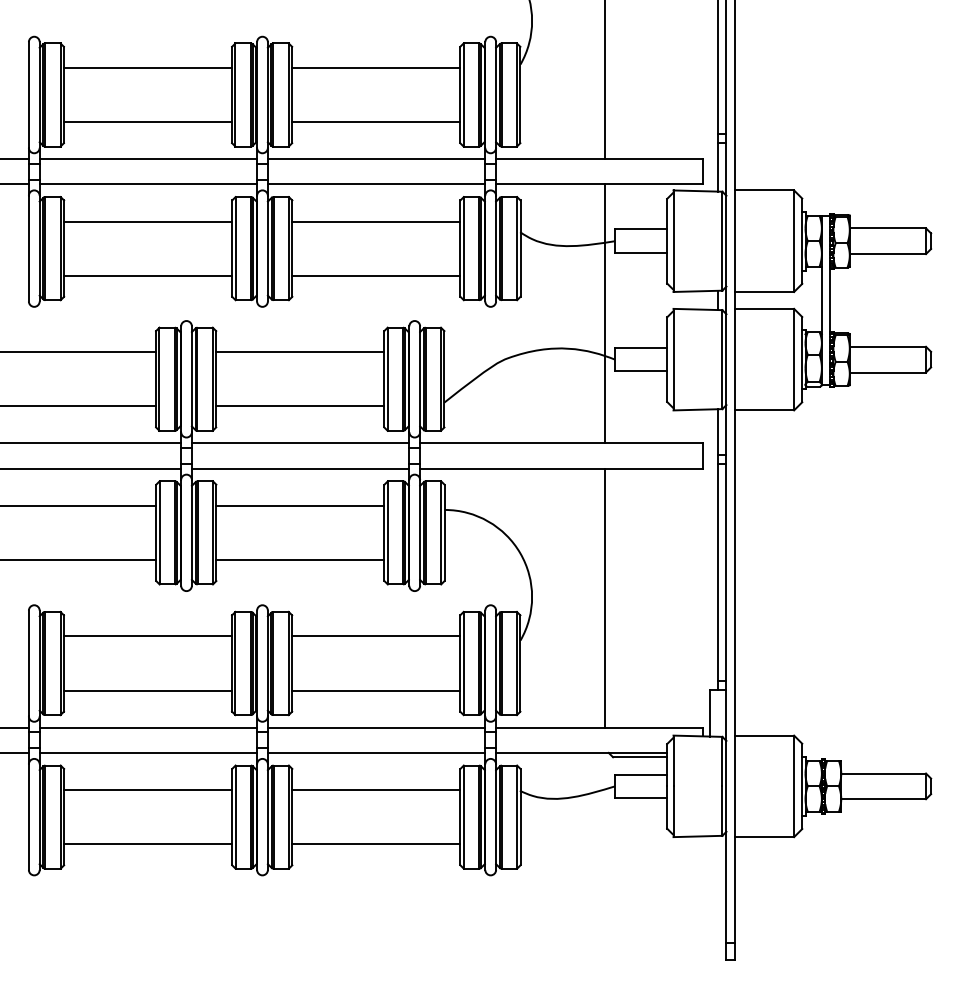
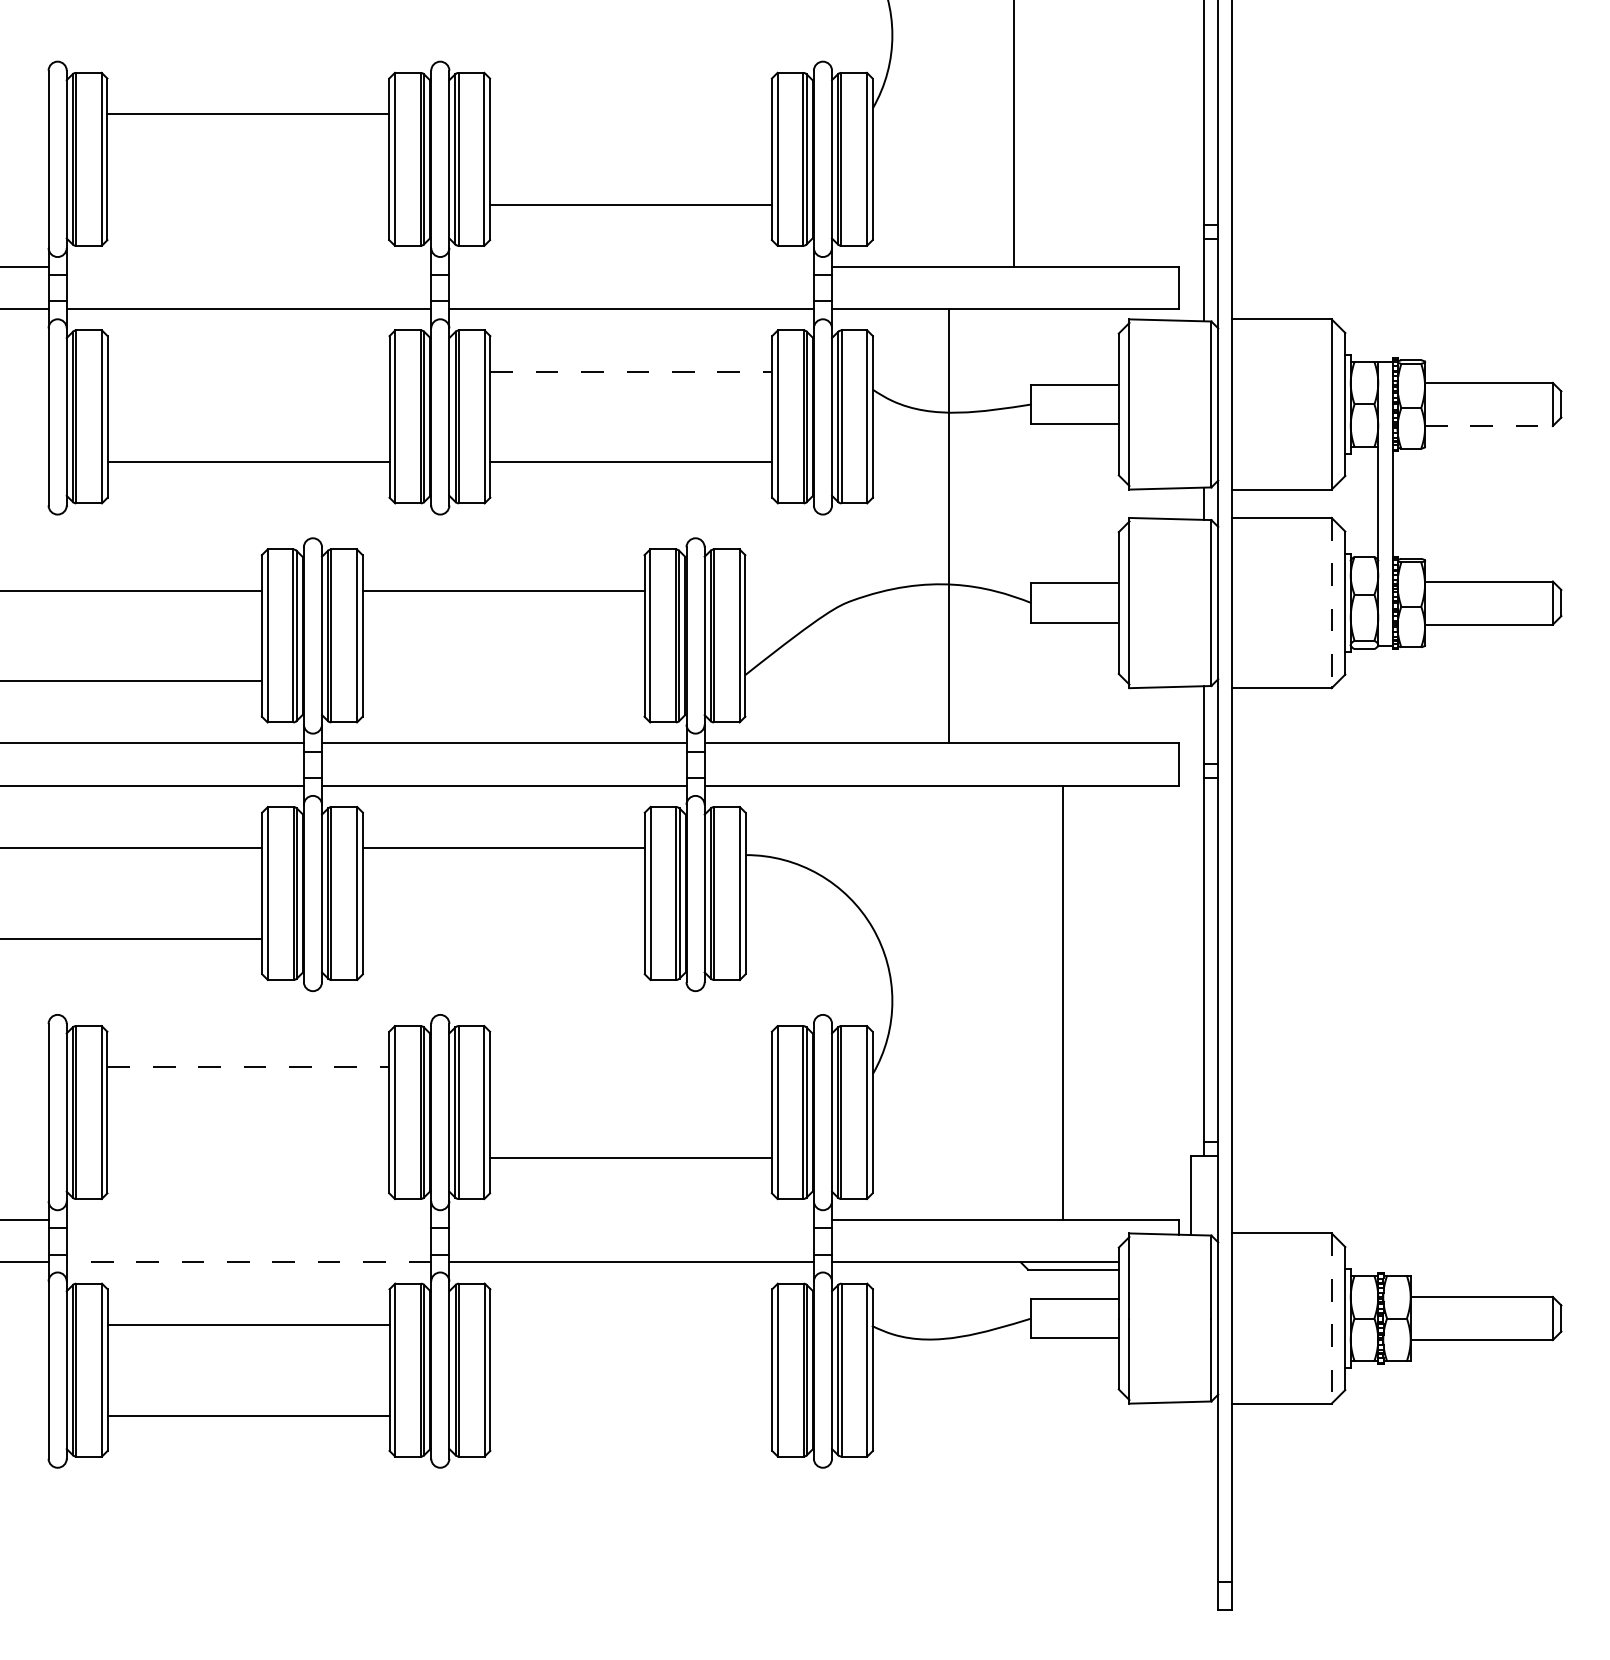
line: (376, 67) -> (631, 113), removed
line: (147, 122) -> (247, 205), removed
line: (148, 159) -> (249, 267), removed
line: (376, 159) -> (631, 267), removed
line: (148, 221) -> (249, 371), removed
line: (376, 221) -> (631, 371), solid -> dashed
line: (888, 254) -> (1489, 426), solid -> dashed
line: (604, 313) -> (948, 525), moved
line: (794, 359) -> (1332, 602), solid -> dashed
line: (300, 406) -> (504, 681), removed
line: (300, 559) -> (504, 938), removed
line: (604, 597) -> (1062, 1001), moved
line: (148, 636) -> (249, 1067), solid -> dashed
line: (376, 636) -> (631, 1067), removed
line: (147, 690) -> (247, 1157), removed
line: (148, 727) -> (249, 1219), removed
line: (376, 727) -> (631, 1219), removed
line: (148, 752) -> (249, 1261), solid -> dashed
line: (794, 786) -> (1332, 1318), solid -> dashed
line: (376, 790) -> (631, 1325), removed
line: (376, 844) -> (631, 1416), removed

